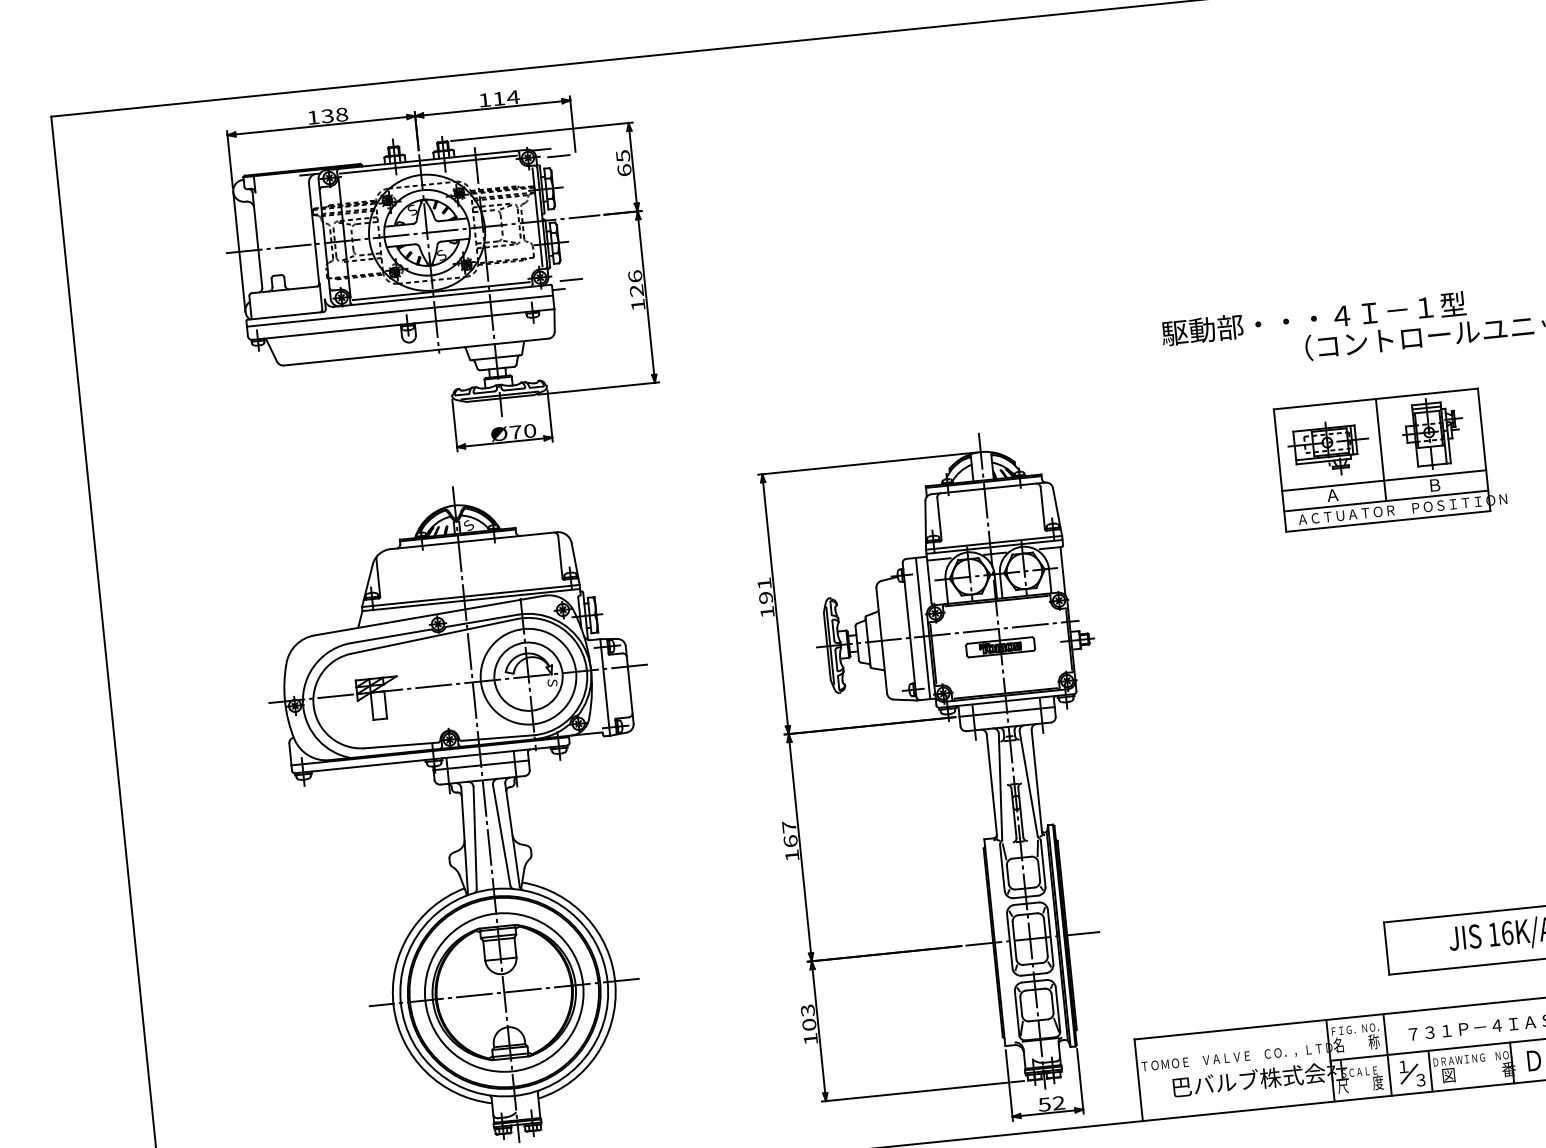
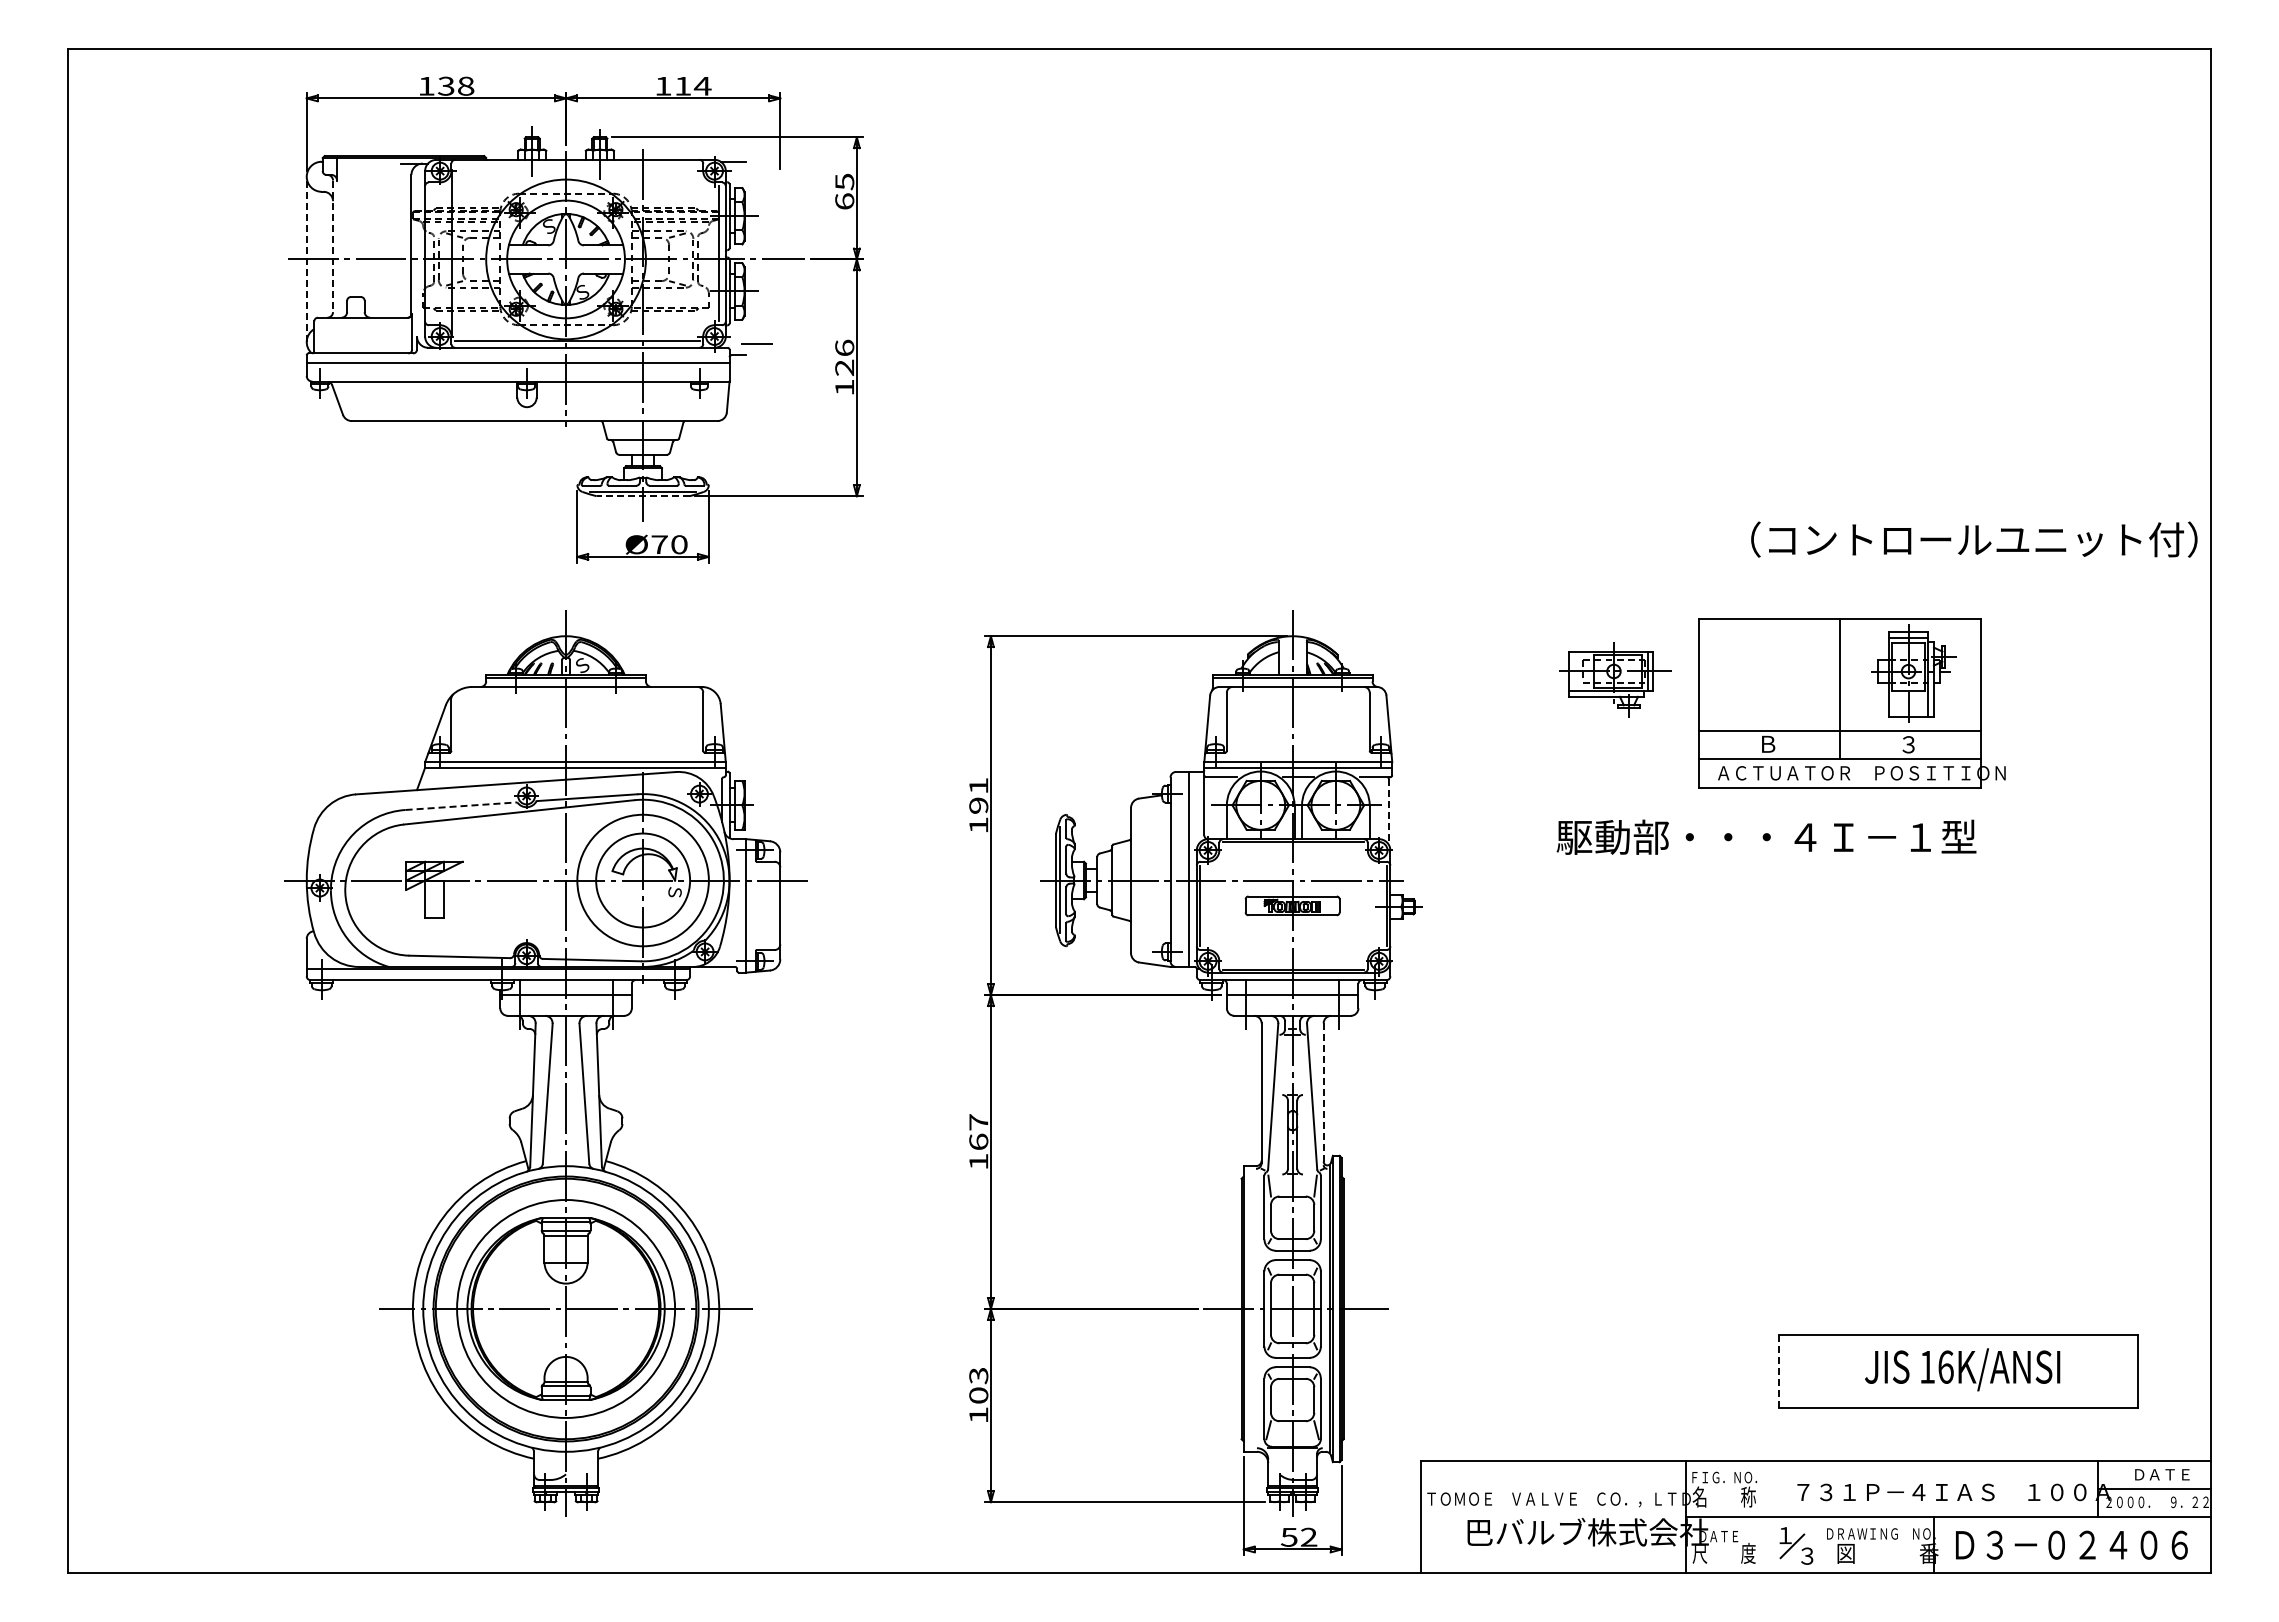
line: (558, 156) -> (756, 173), removed
line: (428, 164) -> (577, 166), removed
line: (257, 240) -> (333, 246), solid -> dashed
line: (239, 251) -> (306, 259), solid -> dashed
text: (1313, 318) -> (1766, 836), moved
line: (499, 398) -> (642, 496), solid -> dashed
part: (1329, 448) -> (1615, 679), moved
text: (1435, 485) -> (1909, 744), Ｂ -> ３
text: (1332, 494) -> (1767, 743), Ａ -> Ｂ
line: (1063, 571) -> (1388, 811), solid -> dashed
line: (391, 636) -> (461, 806), solid -> dashed
line: (1036, 781) -> (1323, 1094), solid -> dashed
line: (1386, 948) -> (1778, 1371), solid -> dashed
line: (1387, 1054) -> (1765, 1516), removed
line: (1430, 1071) -> (1821, 1545), removed
text: (1359, 1072) -> (1724, 1536), ＳＣＡＬＥ -> ＤＡＴＥ

